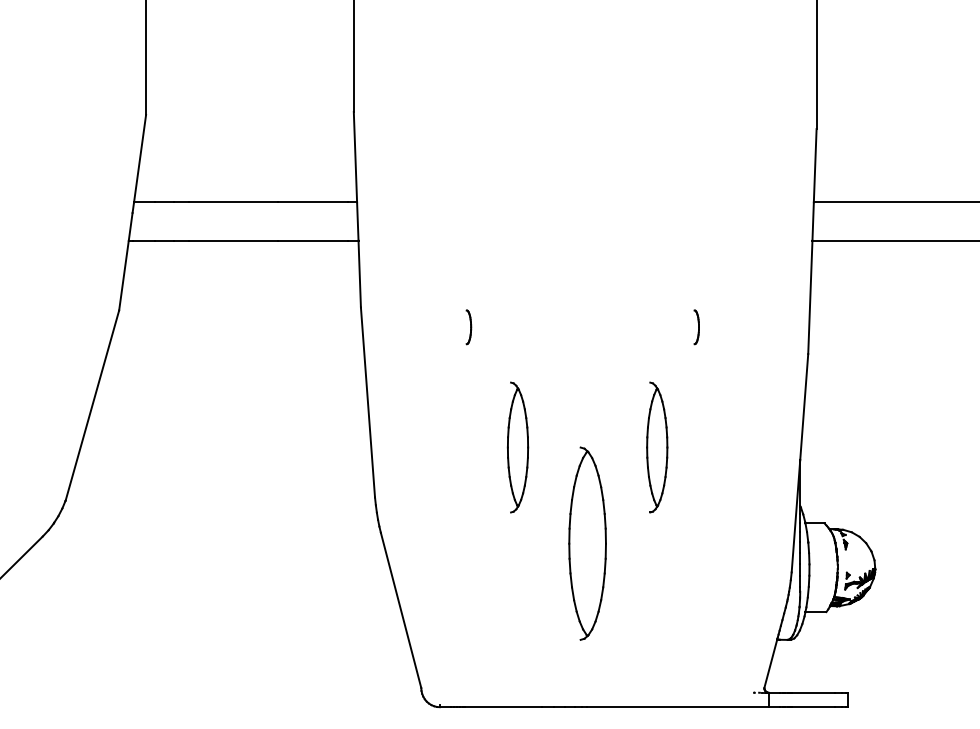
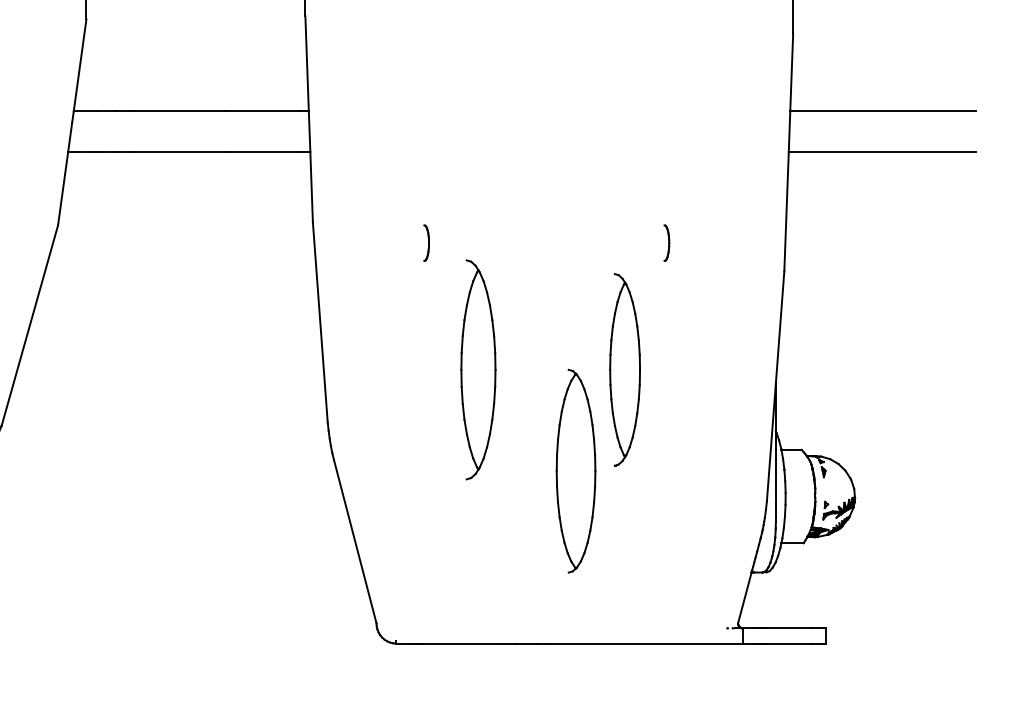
part: (517, 447) -> (477, 369), size x1.6
part: (657, 447) -> (625, 369), size x1.4
part: (587, 543) -> (575, 470), moved

